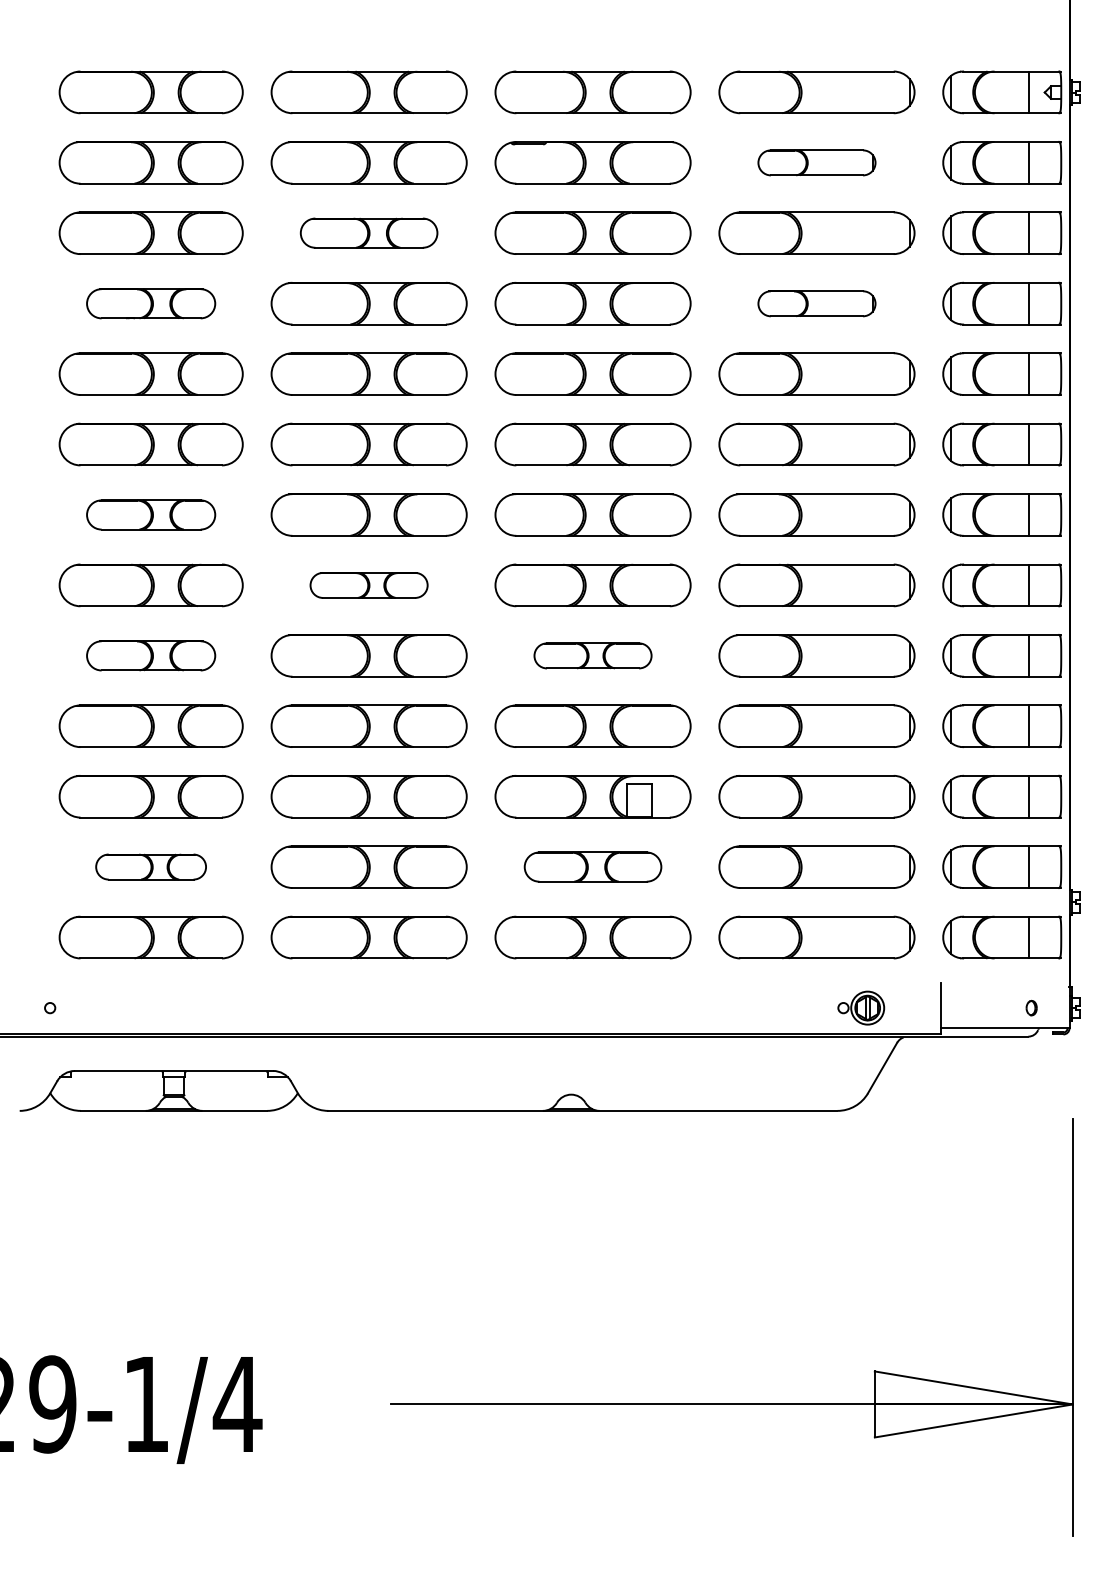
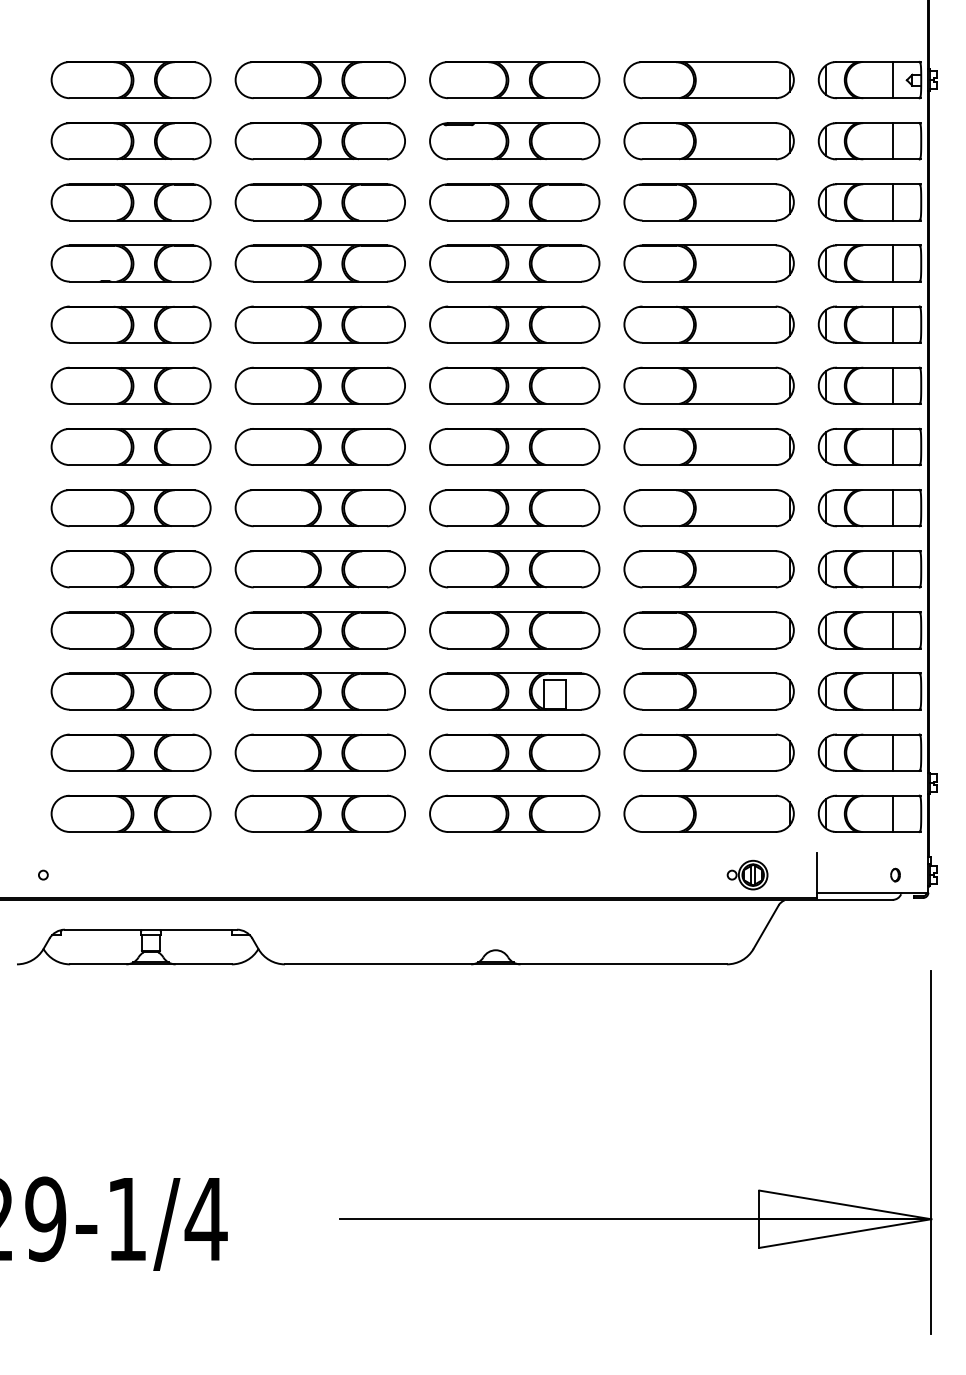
part: (816, 162) -> (708, 140), size x1.67
part: (368, 232) -> (319, 201), size x1.43
part: (150, 303) -> (130, 263), size x1.43
part: (816, 303) -> (708, 263), size x1.67
part: (150, 514) -> (130, 446), size x1.43
part: (368, 585) -> (319, 508), size x1.67
part: (150, 655) -> (130, 568), size x1.43
part: (592, 655) -> (514, 568), size x1.67
part: (150, 866) -> (130, 752), size x1.67
part: (592, 866) -> (514, 752), size x1.43

